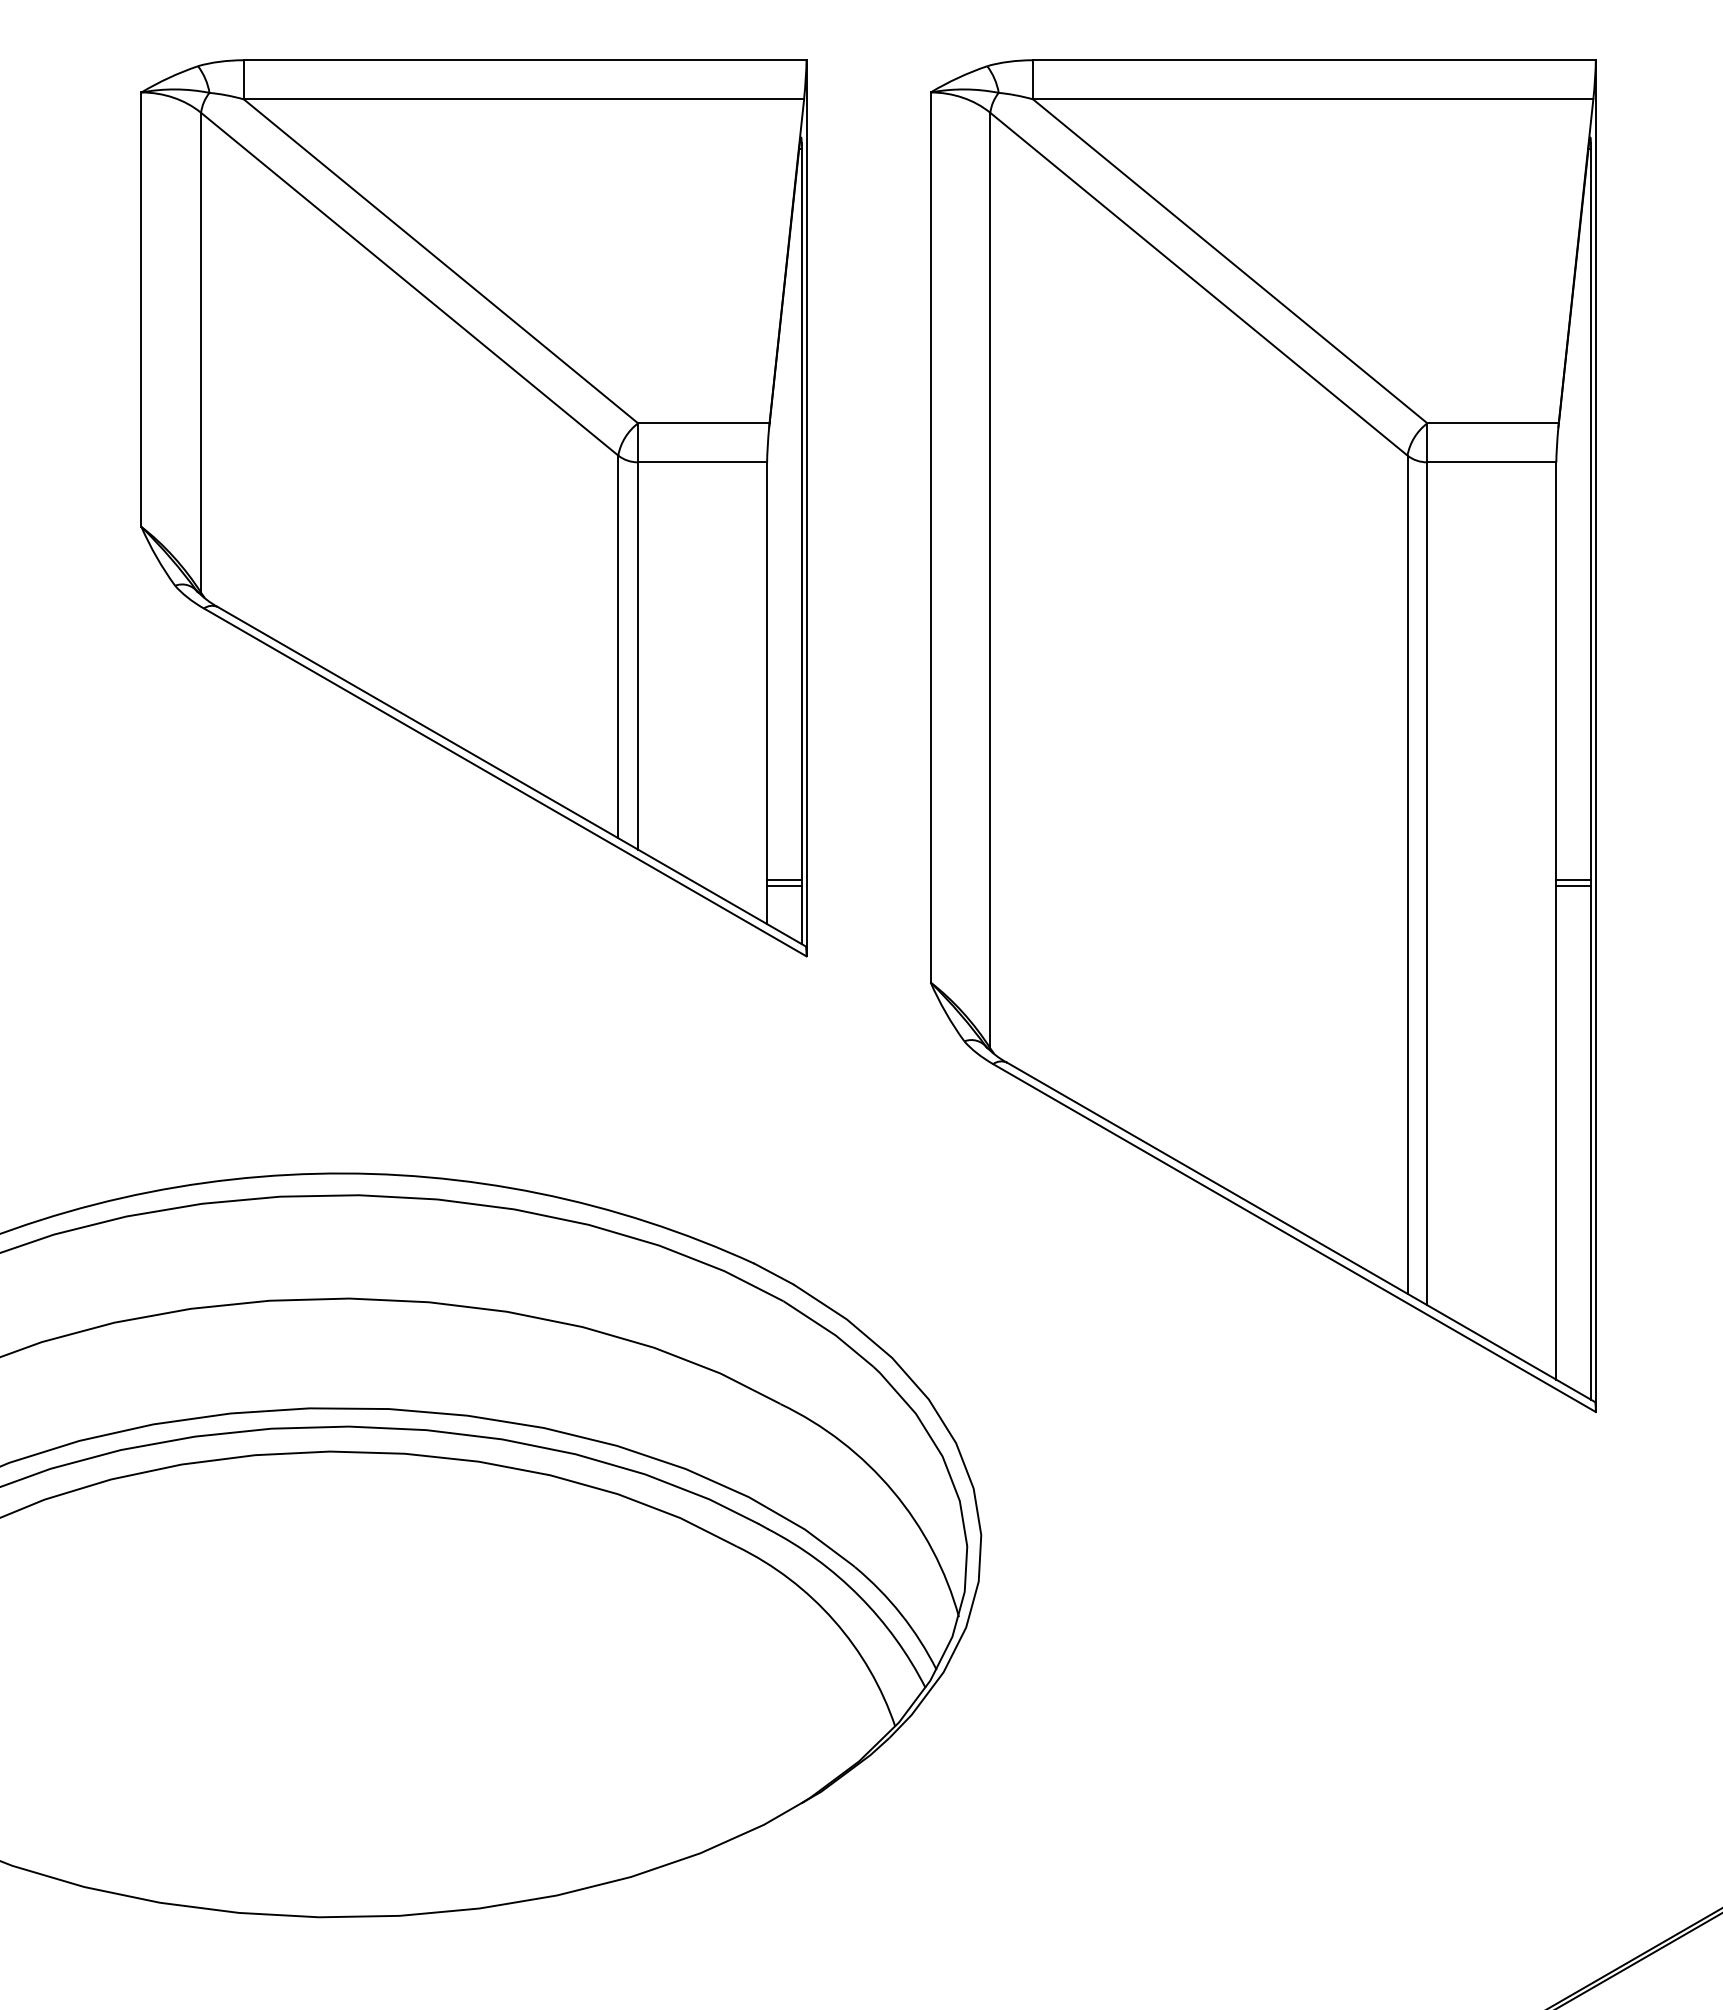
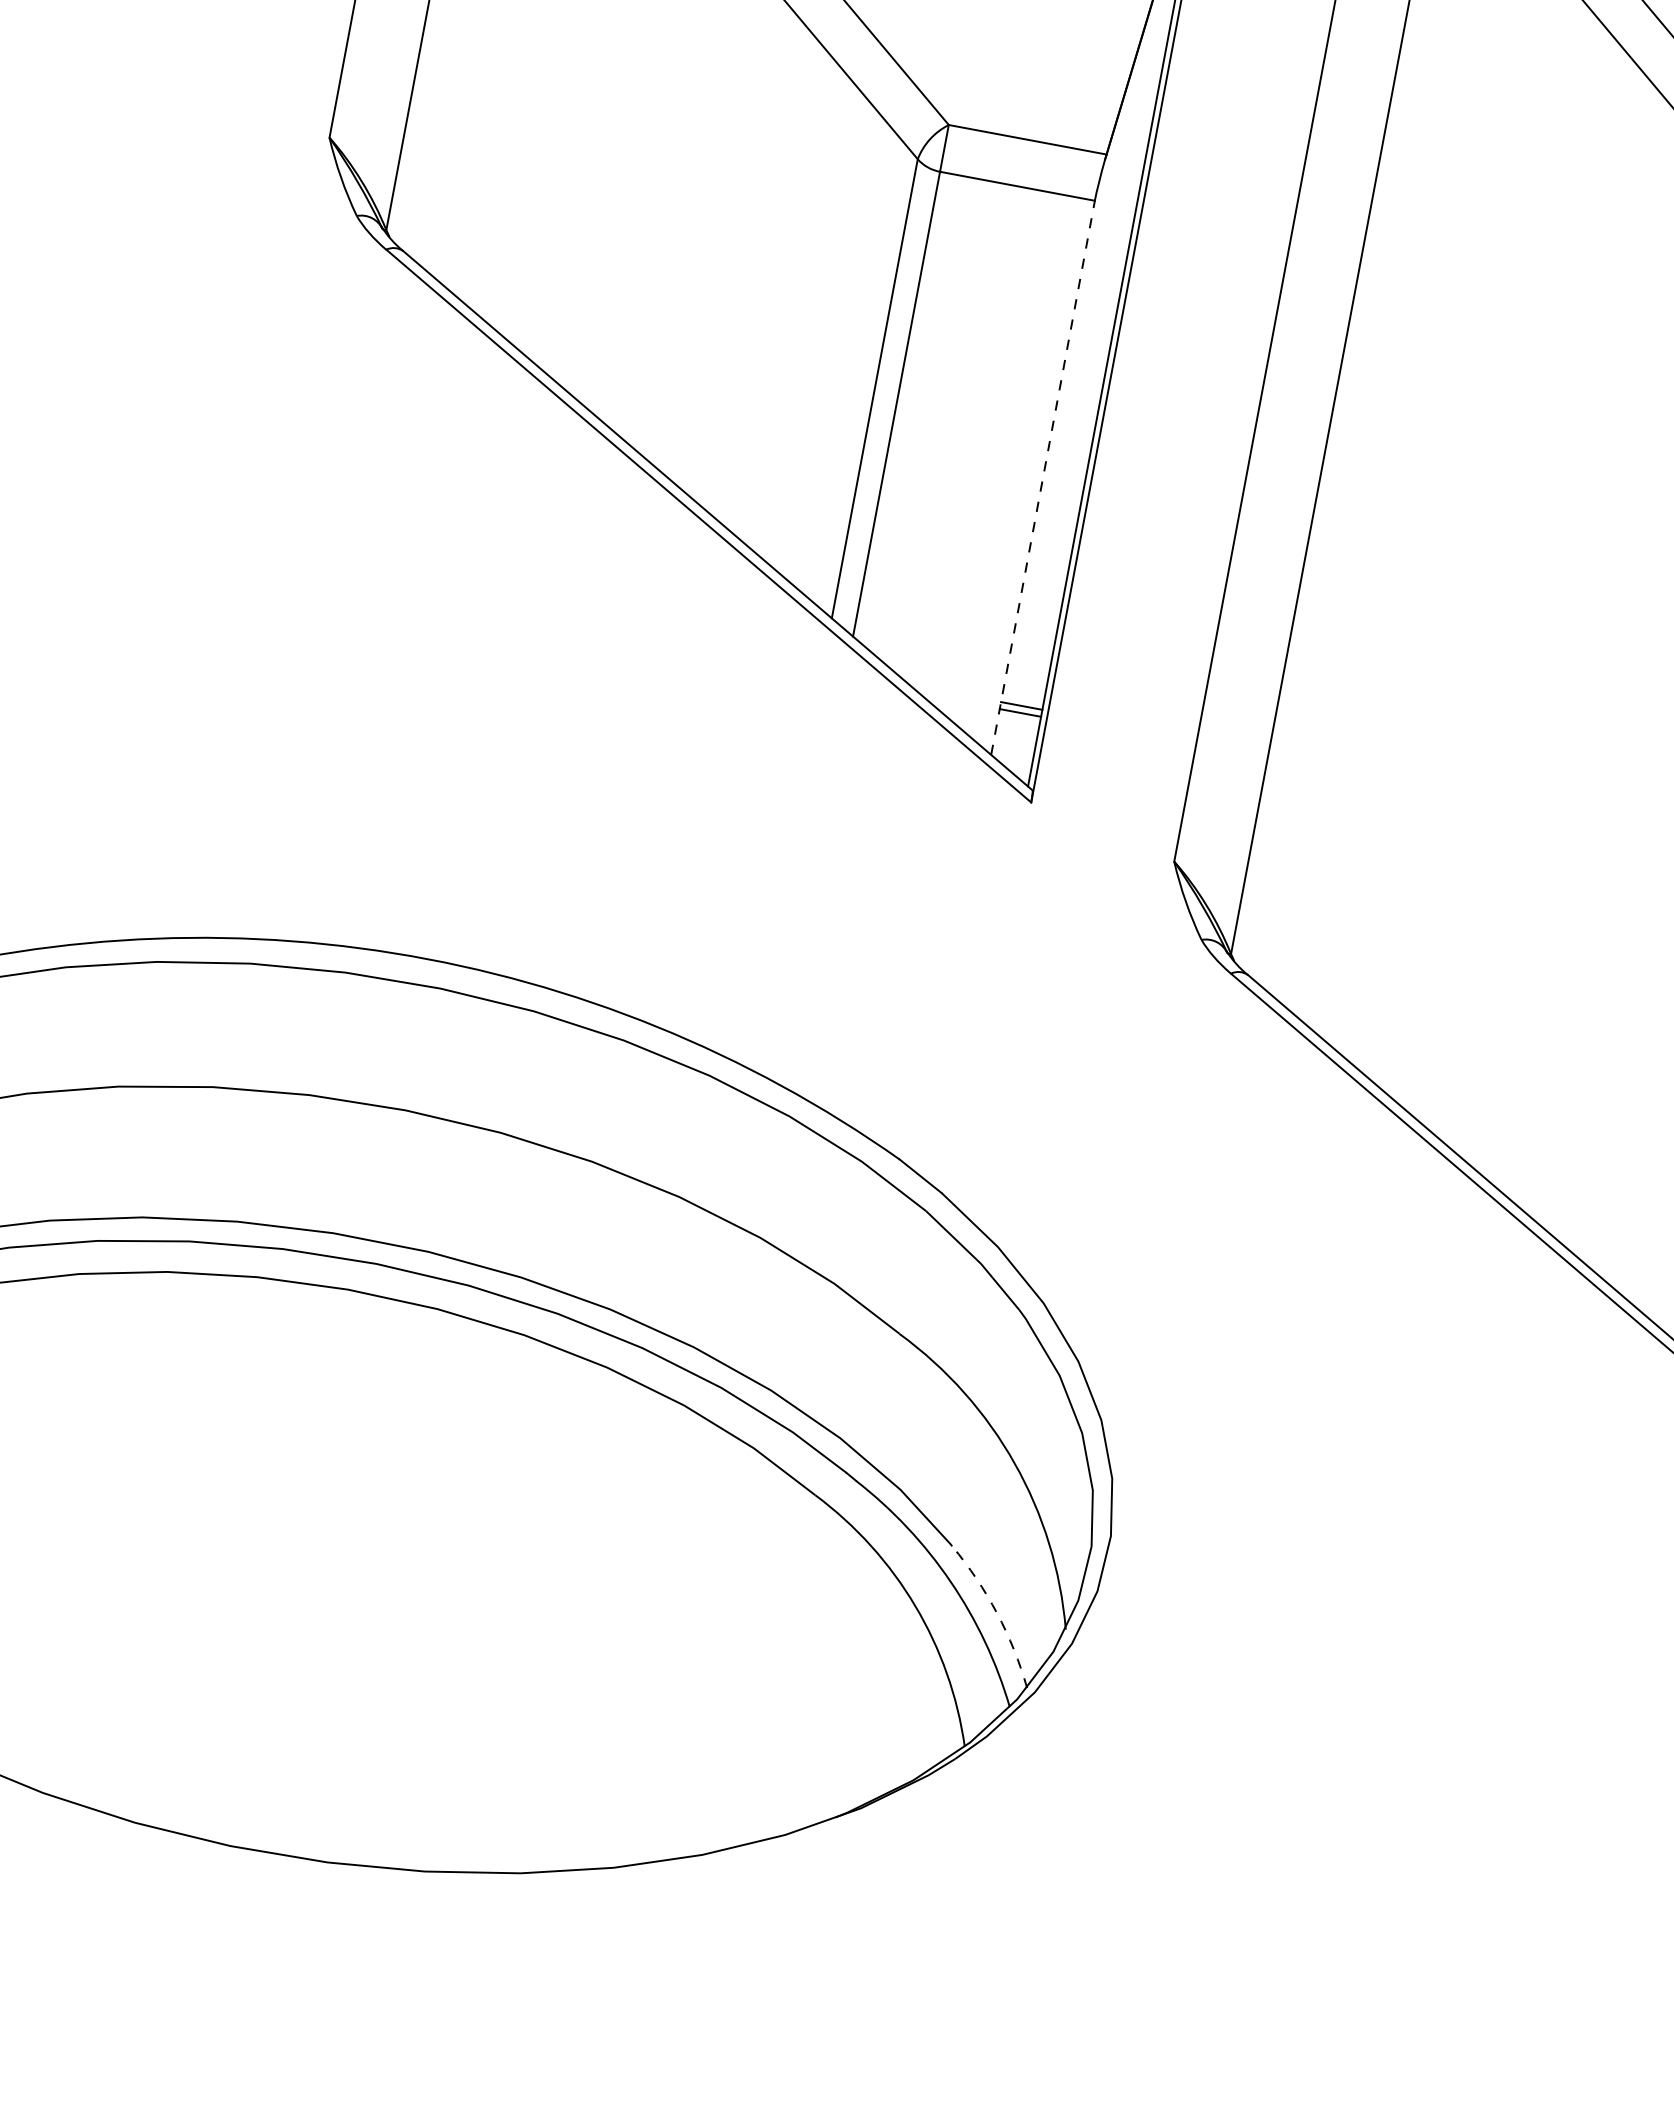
line: (767, 693) -> (1043, 478), solid -> dashed
arc: (901, 1614) -> (997, 1613), solid -> dashed

